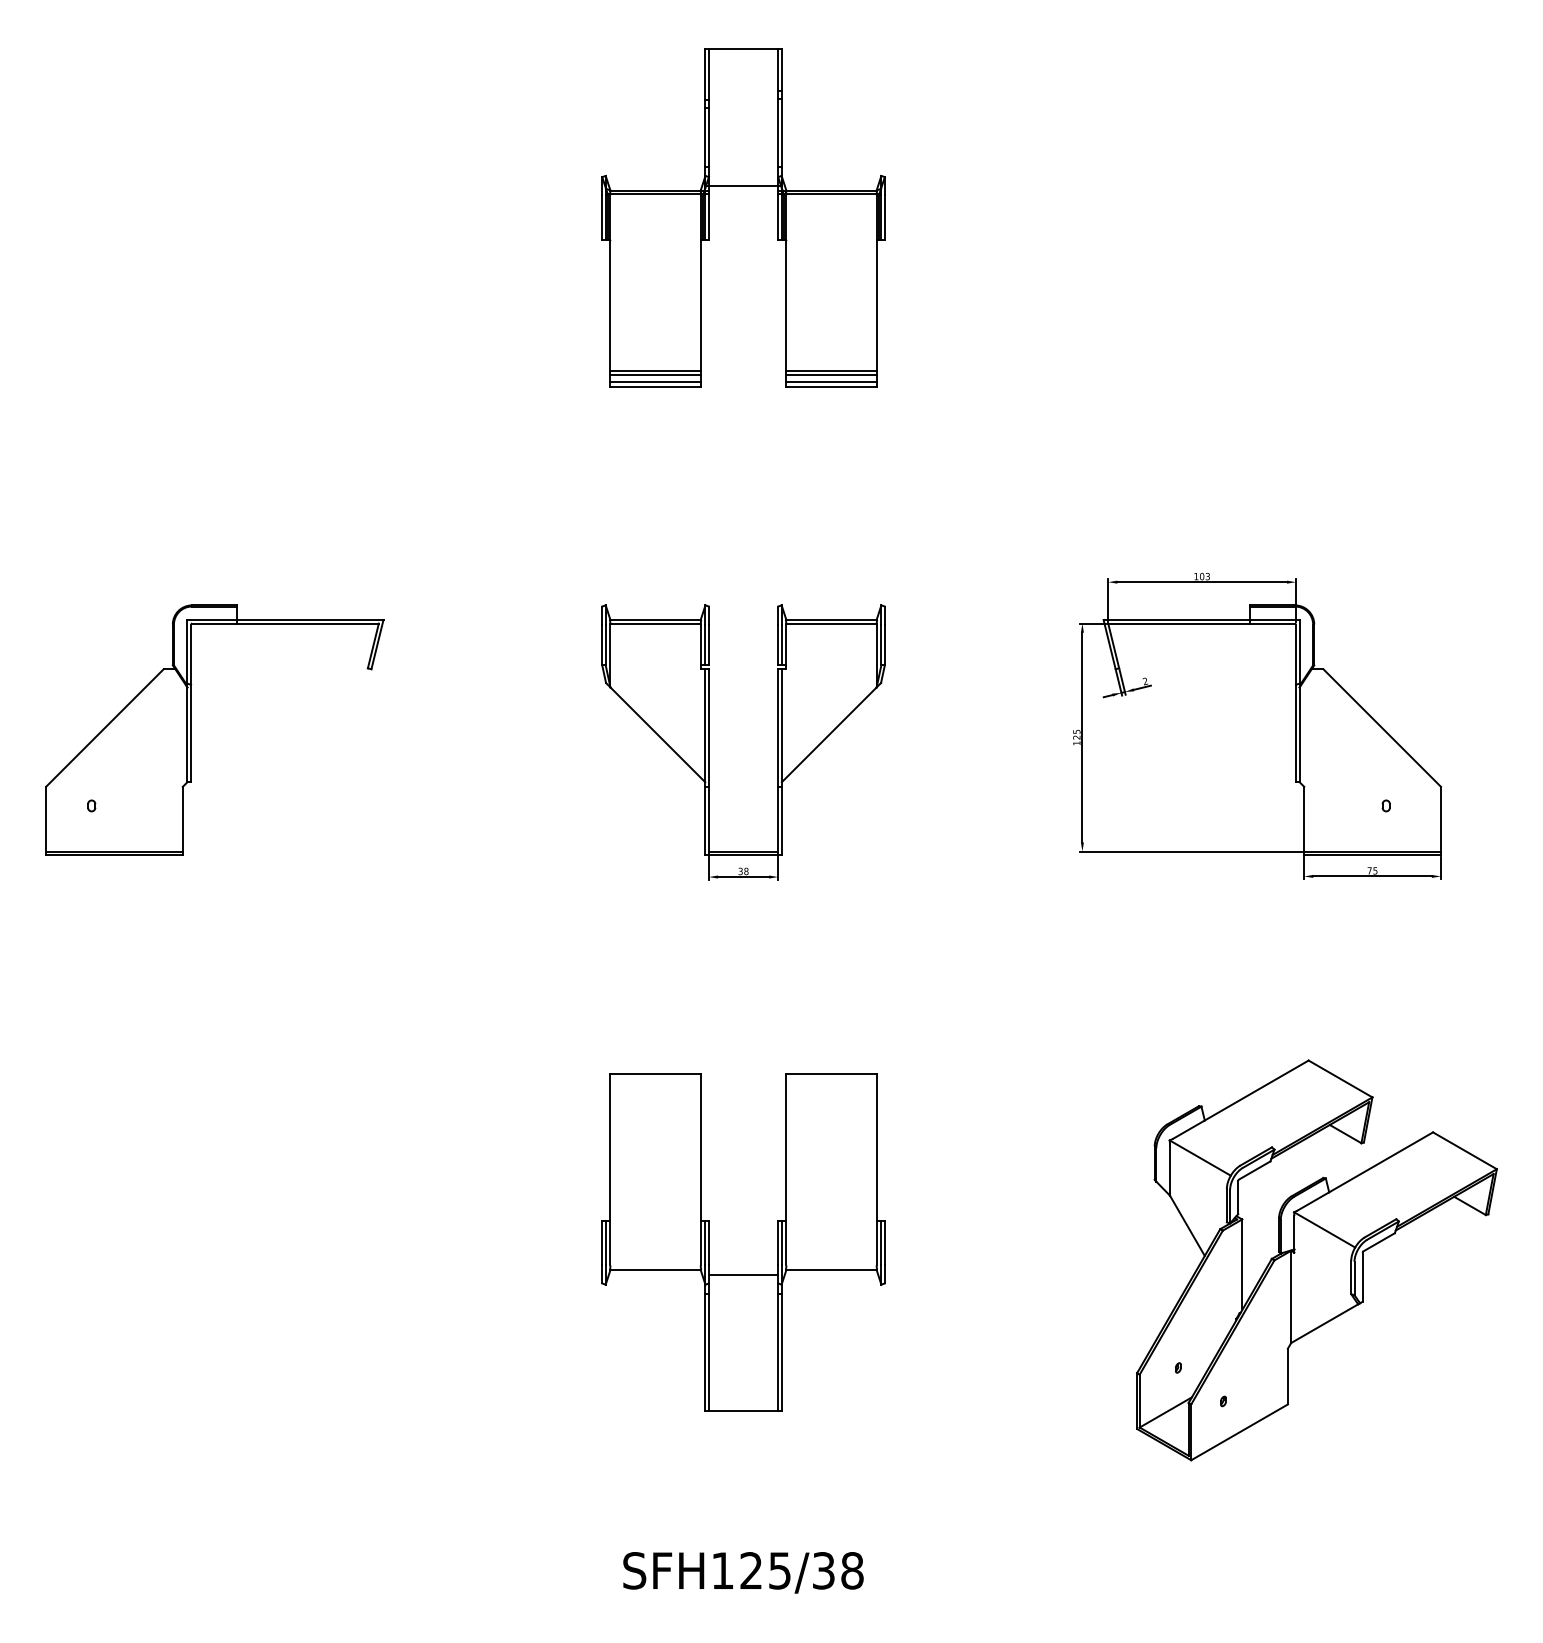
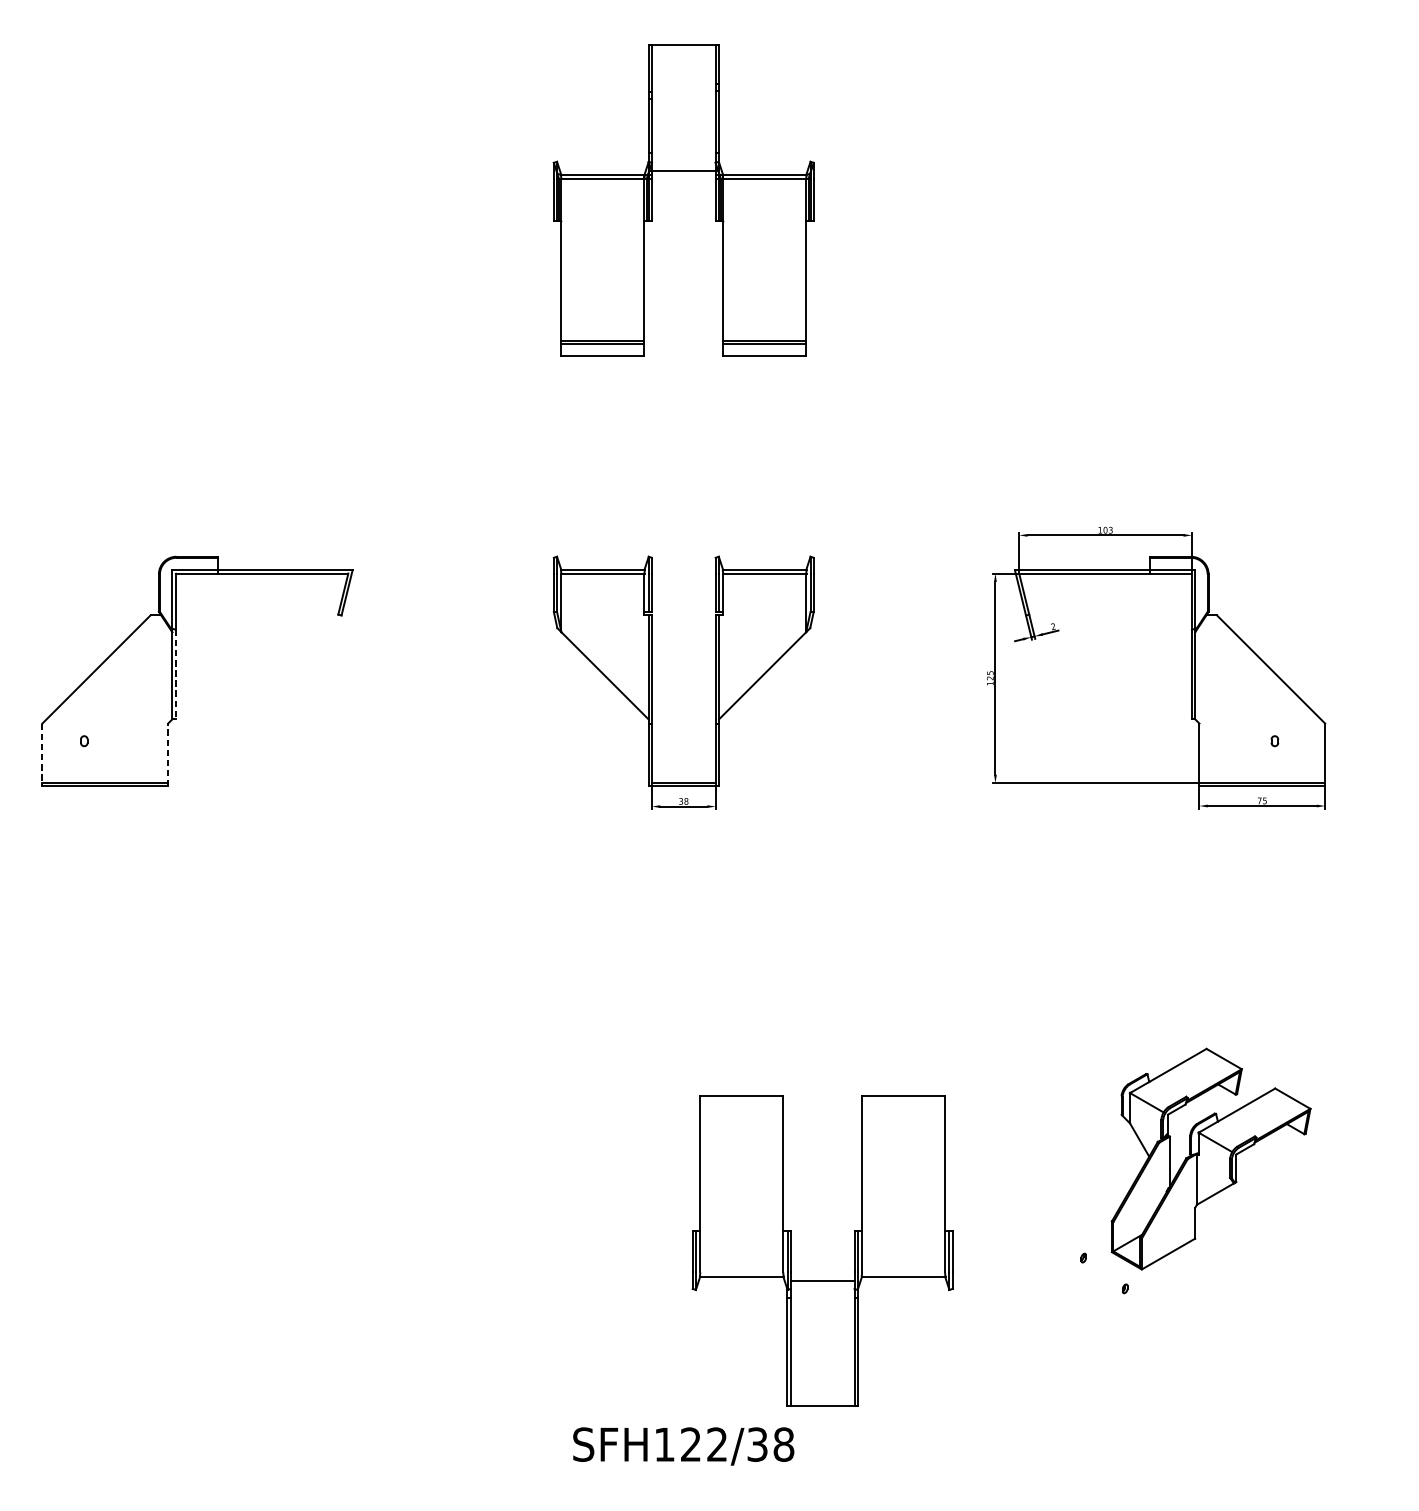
line: (655, 382) -> (602, 351), removed
line: (831, 382) -> (764, 351), removed
line: (191, 733) -> (176, 674), solid -> dashed
line: (182, 820) -> (167, 754), solid -> dashed
line: (46, 821) -> (42, 755), solid -> dashed
part: (1316, 1260) -> (1210, 1159), size x0.6
part: (743, 1274) -> (822, 1280), moved
text: (779, 1570) -> (716, 1444), SFH125/38 -> SFH122/38

